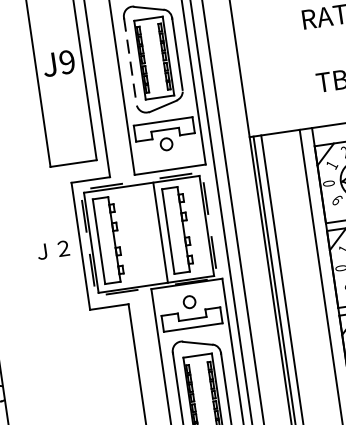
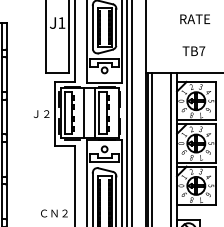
text: (66, 61) -> (61, 22), J9 -> J1
line: (129, 62) -> (92, 27), dashed -> solid
line: (136, 236) -> (83, 113), added

